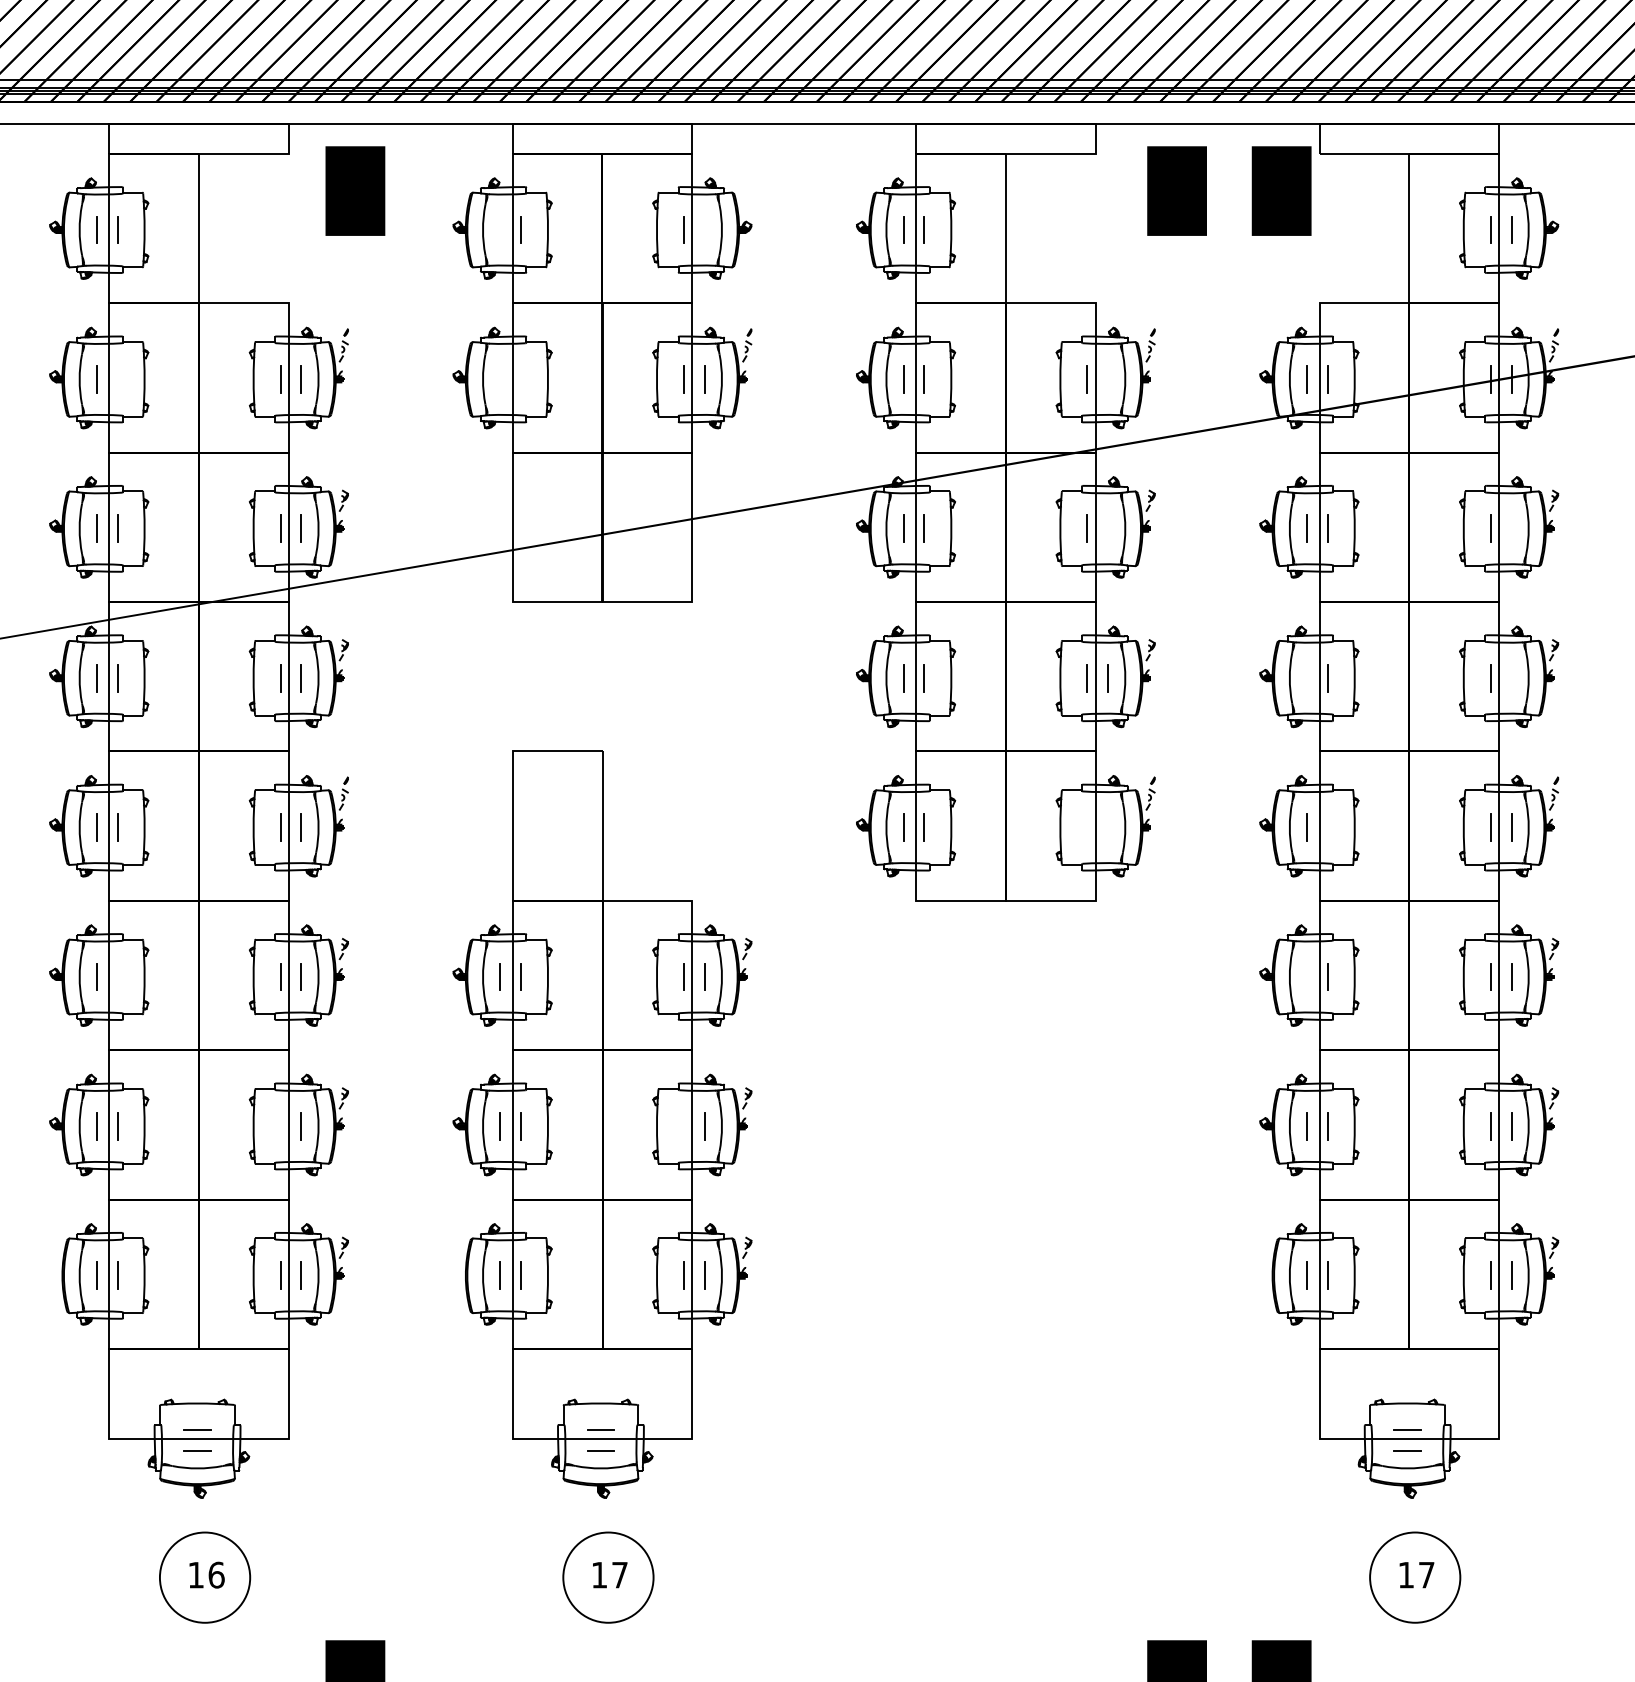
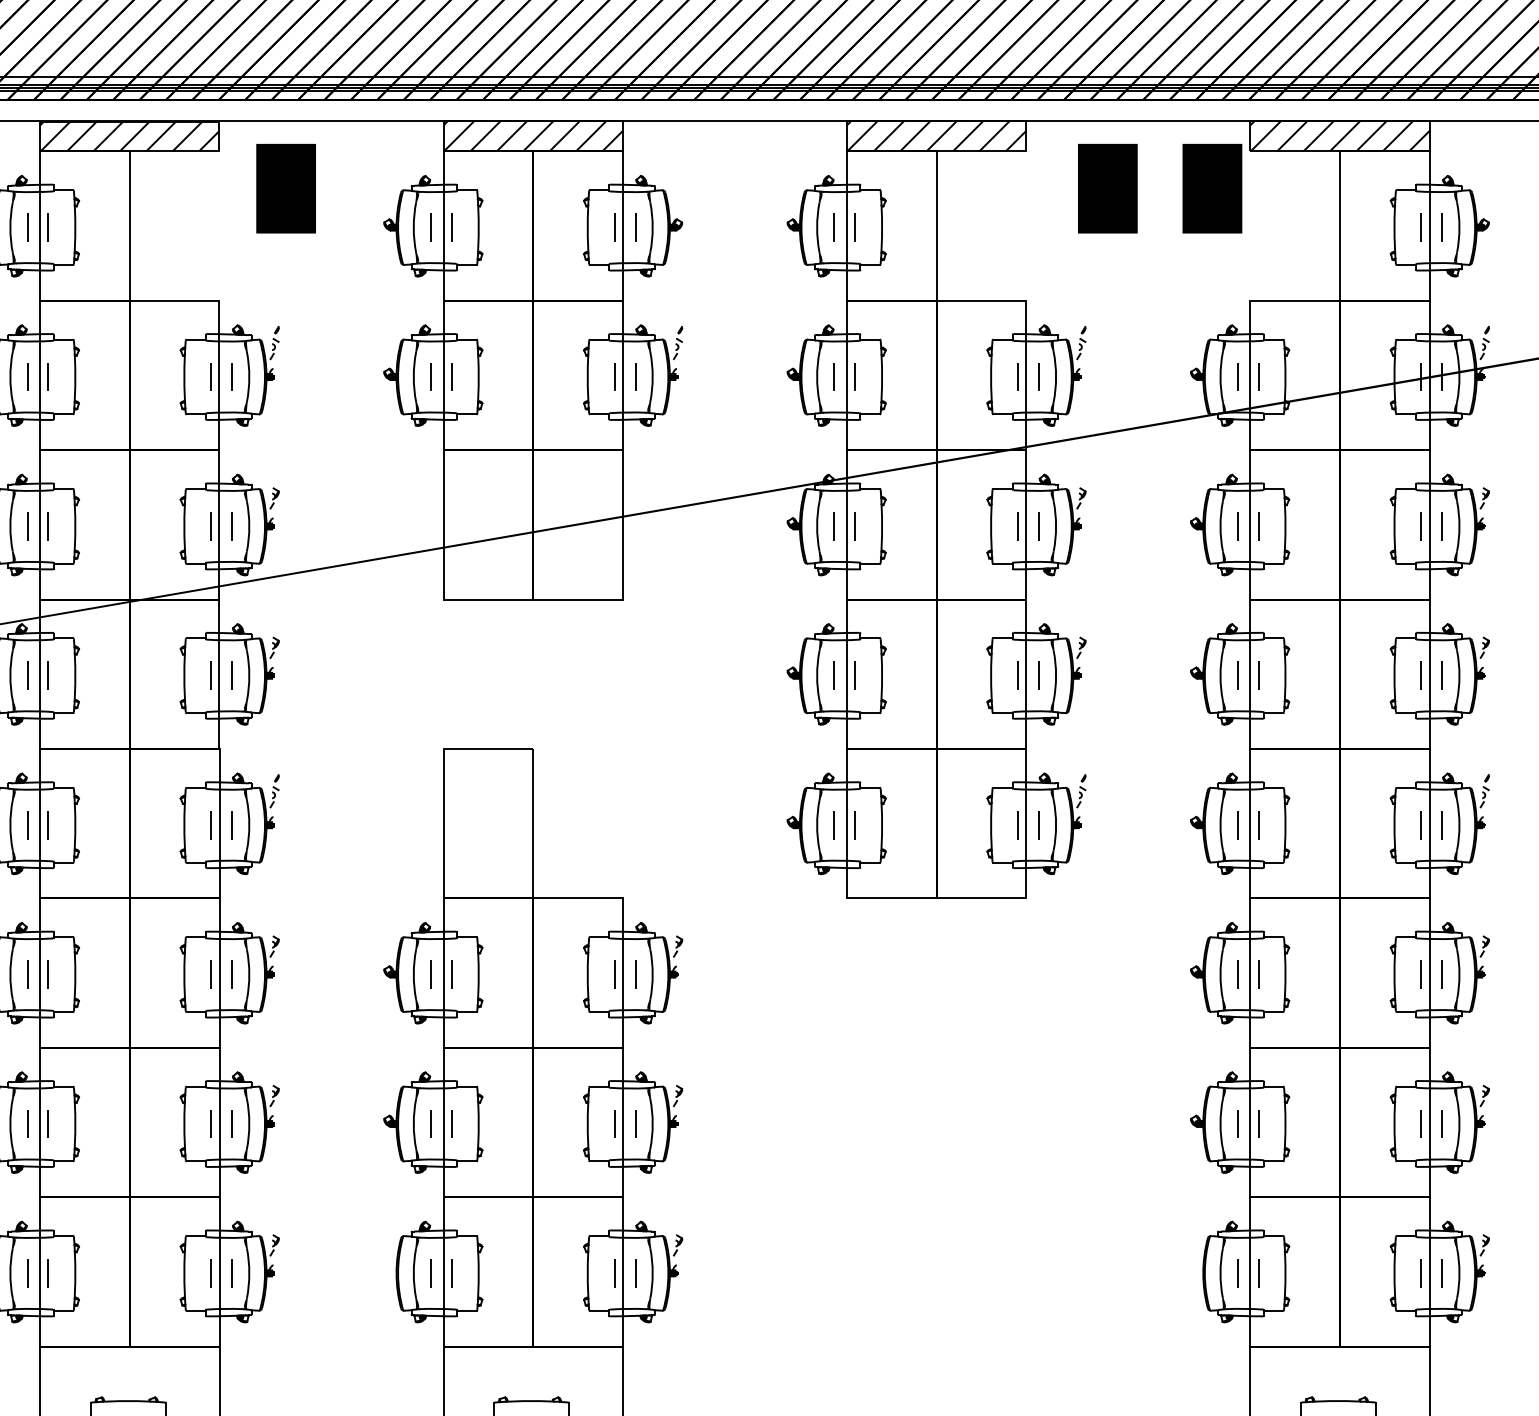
hatch: (198, 138) -> (129, 136), added
hatch: (602, 138) -> (533, 136), added
hatch: (1005, 138) -> (936, 136), added
hatch: (1408, 138) -> (1339, 136), added
line: (499, 229) -> (430, 227), added
line: (704, 229) -> (635, 227), added
line: (117, 378) -> (48, 376), added
line: (521, 378) -> (452, 376), added
line: (499, 379) -> (430, 377), added
line: (1107, 379) -> (1038, 377), added
line: (1108, 528) -> (1039, 526), added
line: (1511, 528) -> (1442, 526), added
line: (1306, 677) -> (1237, 675), added
line: (1511, 677) -> (1442, 675), added
line: (1087, 827) -> (1018, 825), added
line: (1107, 827) -> (1038, 825), added
line: (1327, 827) -> (1258, 825), added
line: (117, 976) -> (48, 974), added
line: (1306, 976) -> (1237, 974), added
line: (280, 1125) -> (211, 1123), added
line: (683, 1125) -> (614, 1123), added

